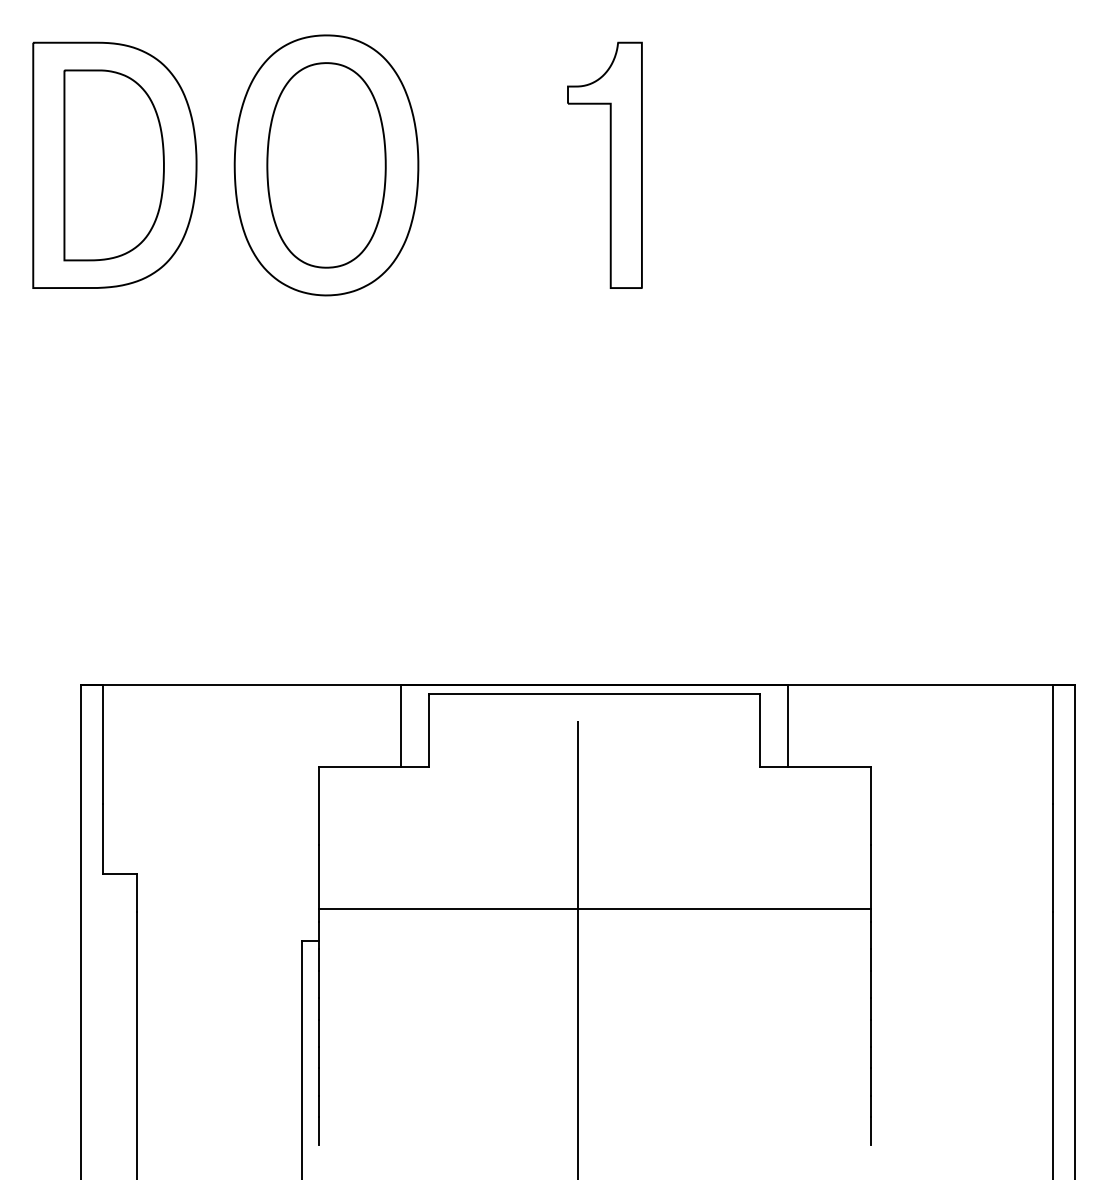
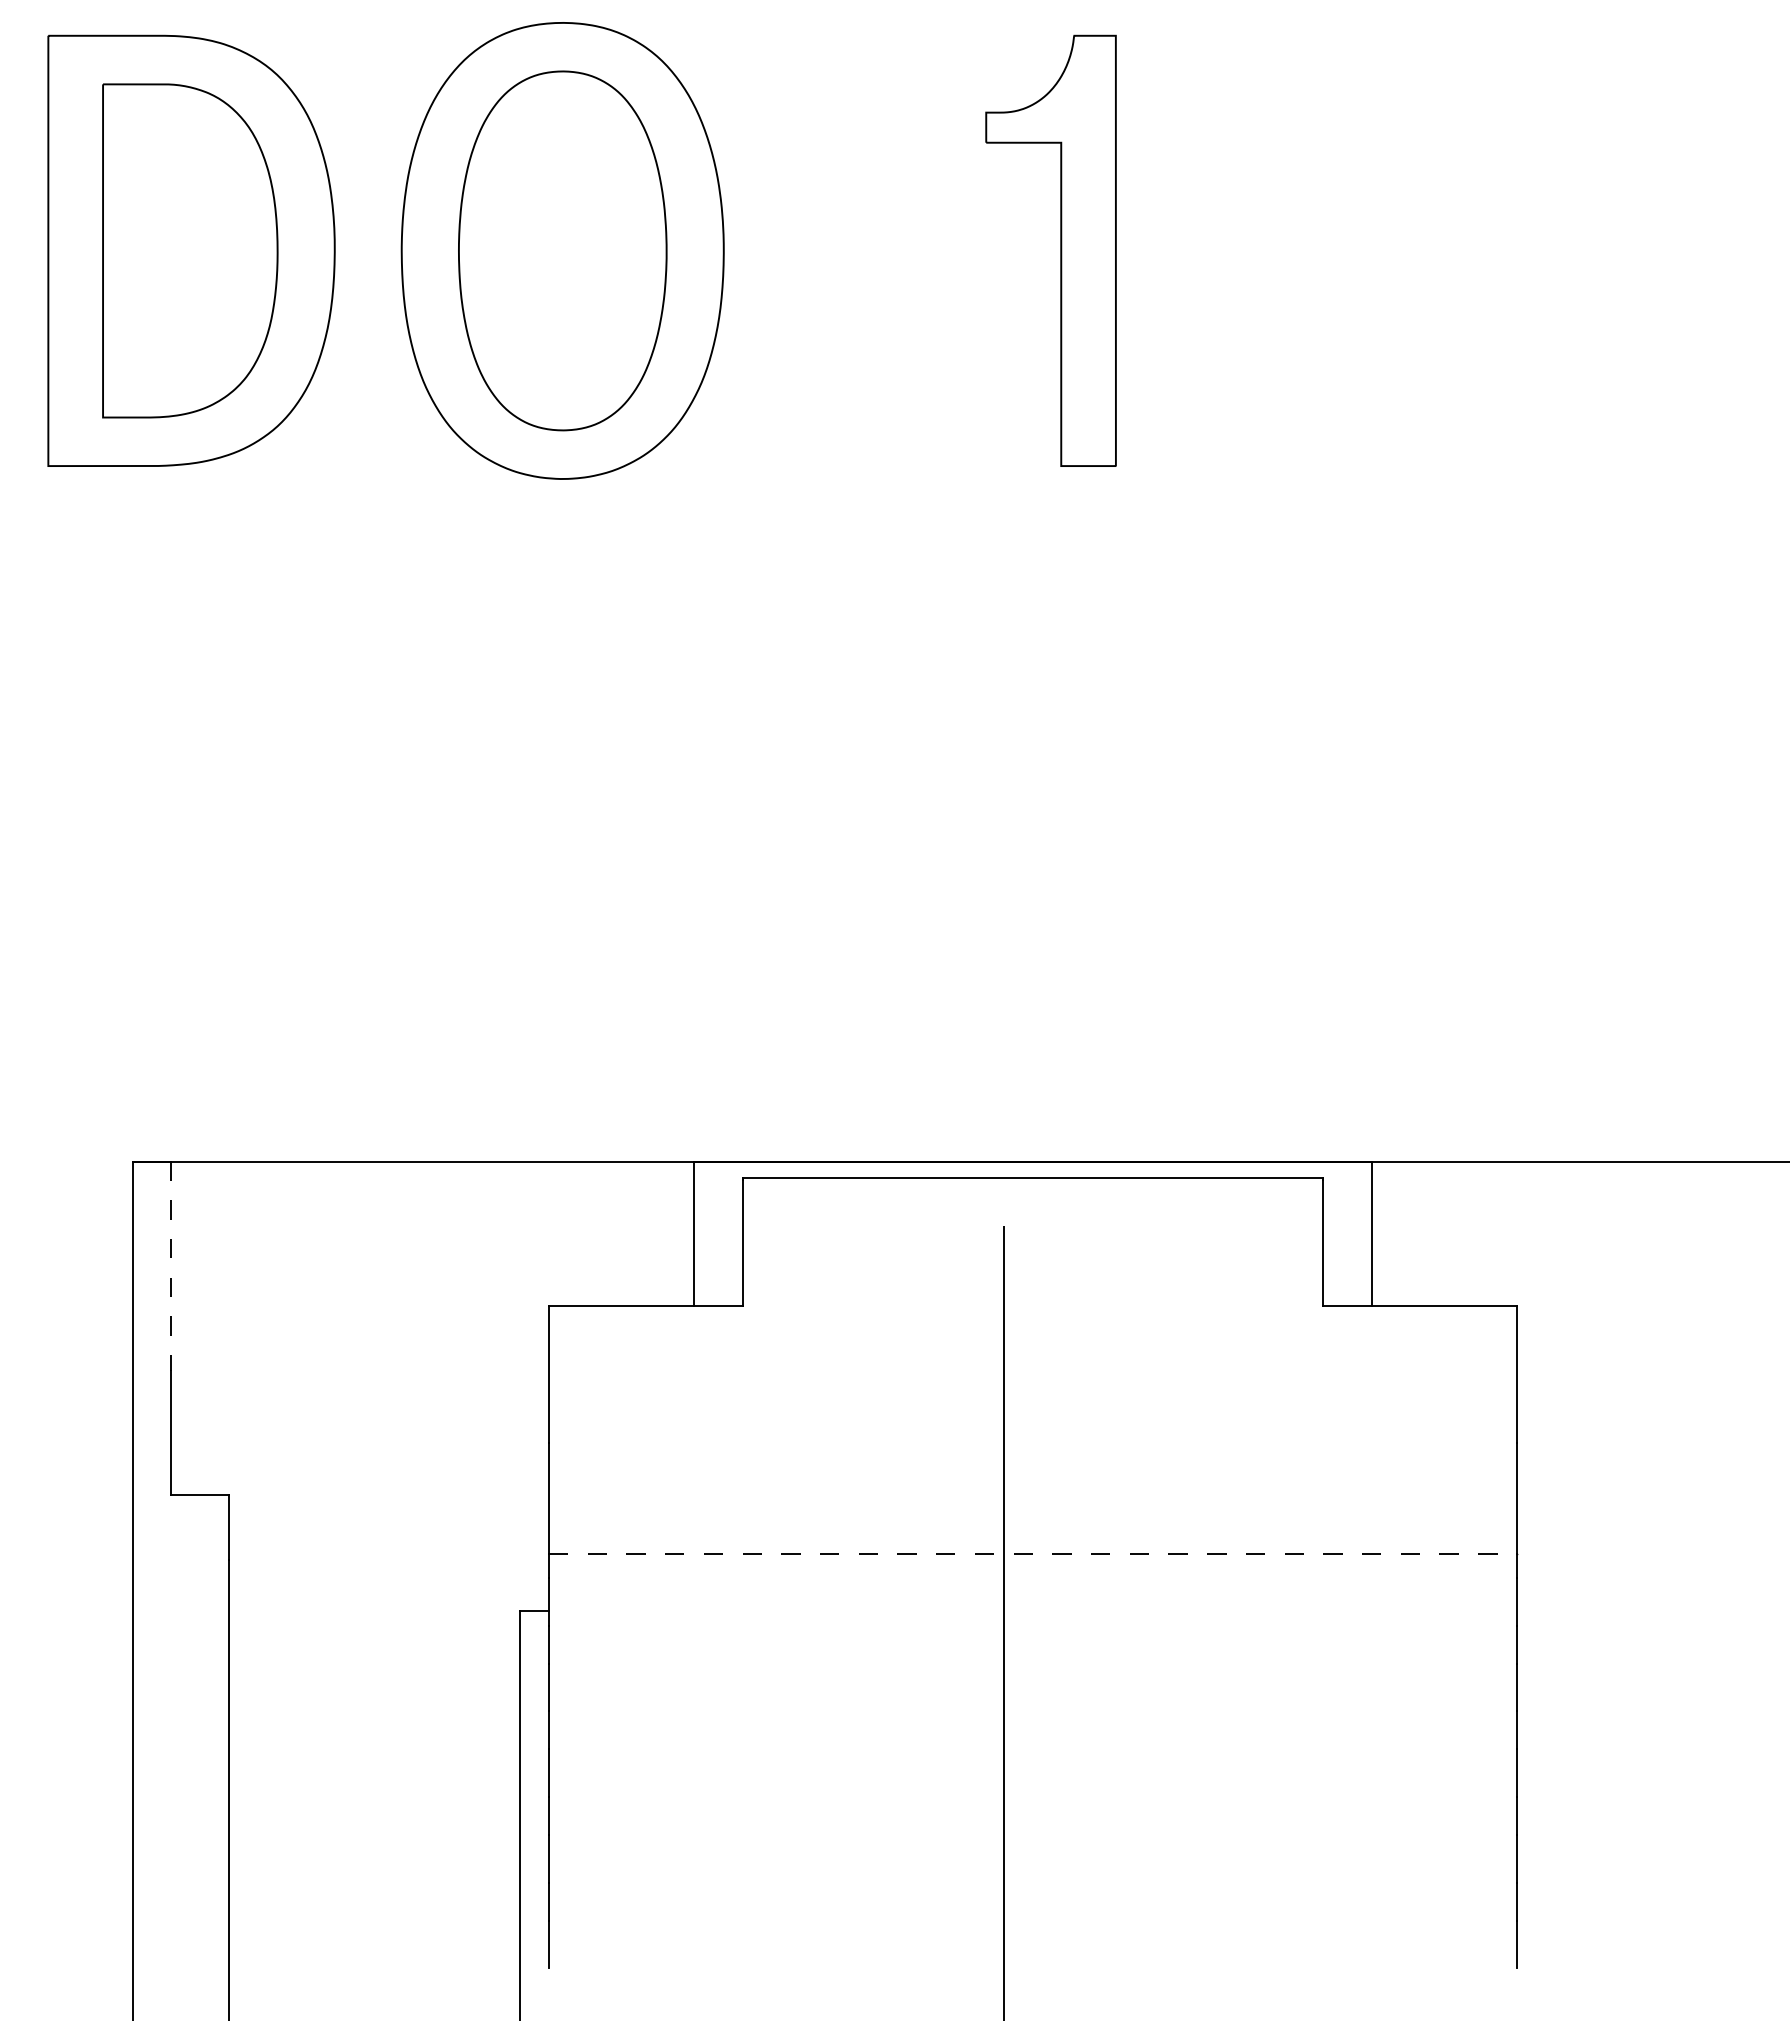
line: (103, 744) -> (171, 1266), solid -> dashed
line: (594, 908) -> (1032, 1554), solid -> dashed

